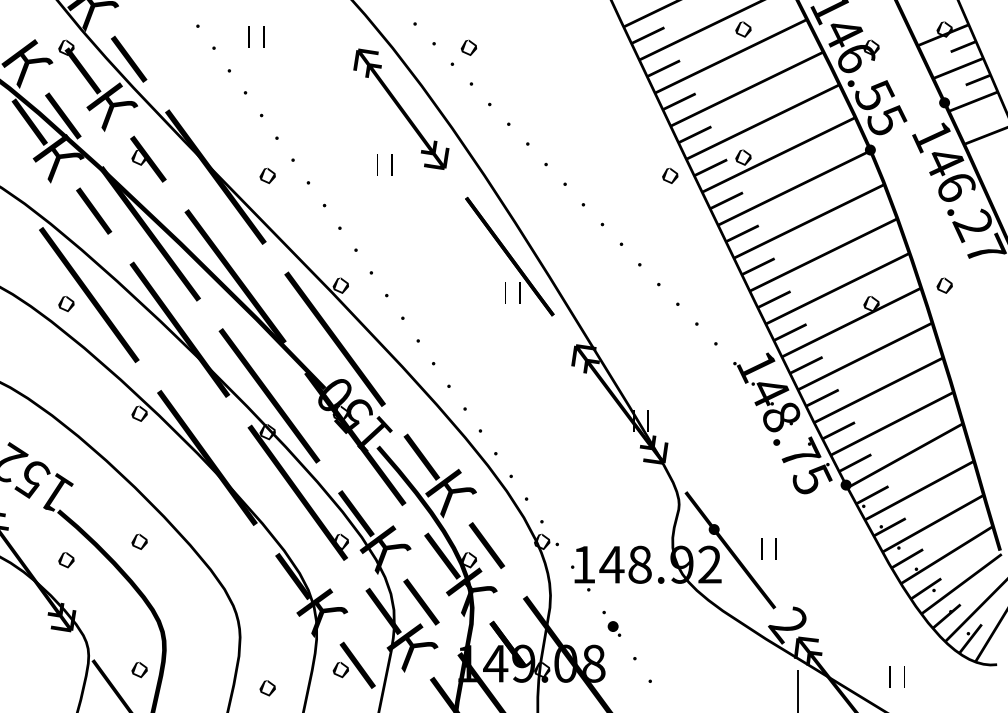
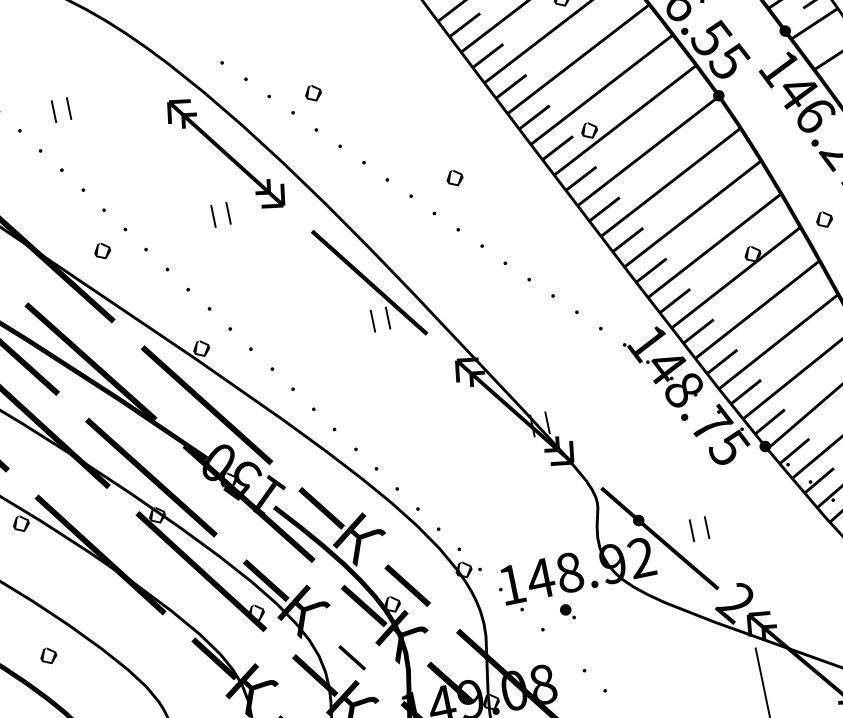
part: (468, 47) -> (312, 93), moved
part: (670, 175) -> (455, 177), moved
part: (421, 601) -> (352, 657), size x0.6
part: (614, 628) -> (567, 611), moved

